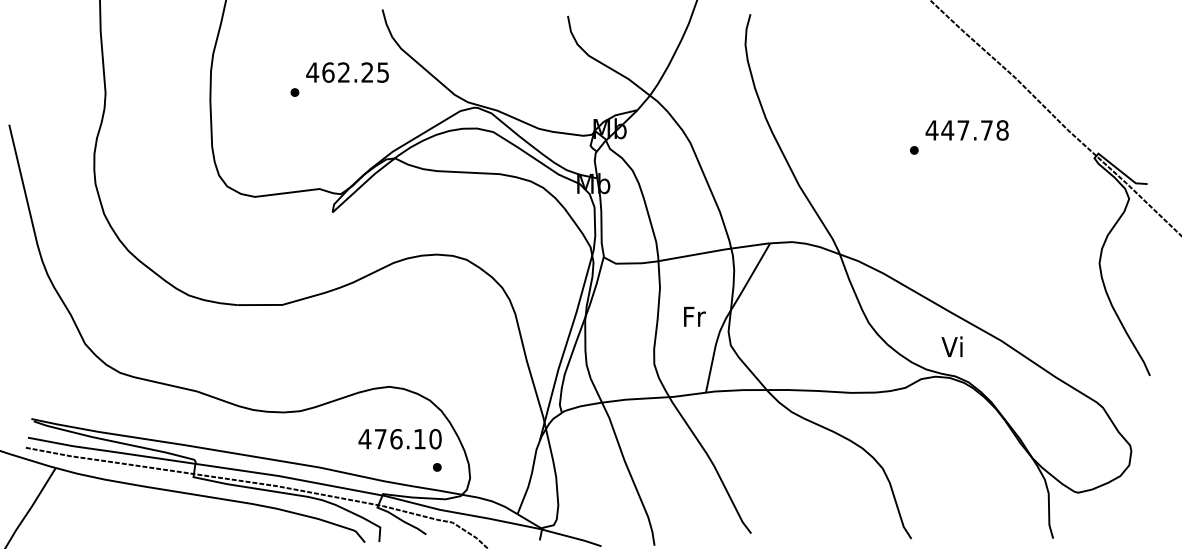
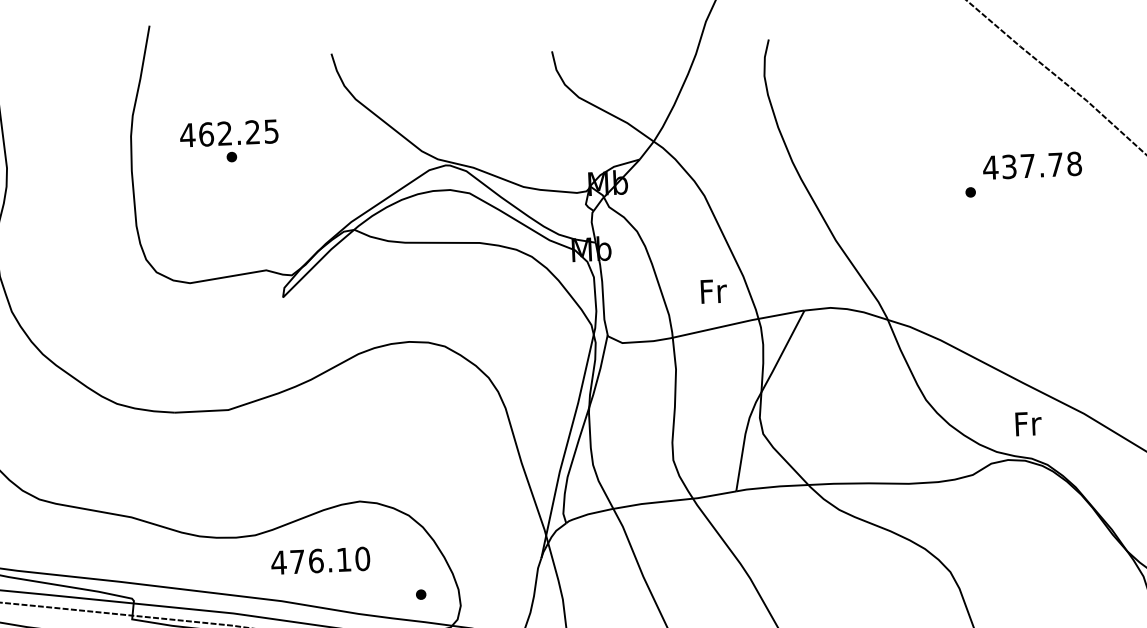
text: (347, 72) -> (229, 133), moved
text: (947, 130) -> (1009, 166), 447.78 -> 437.78
text: (694, 316) -> (713, 291), moved
text: (953, 346) -> (1027, 423), Vi -> Fr
text: (399, 439) -> (319, 561), moved

